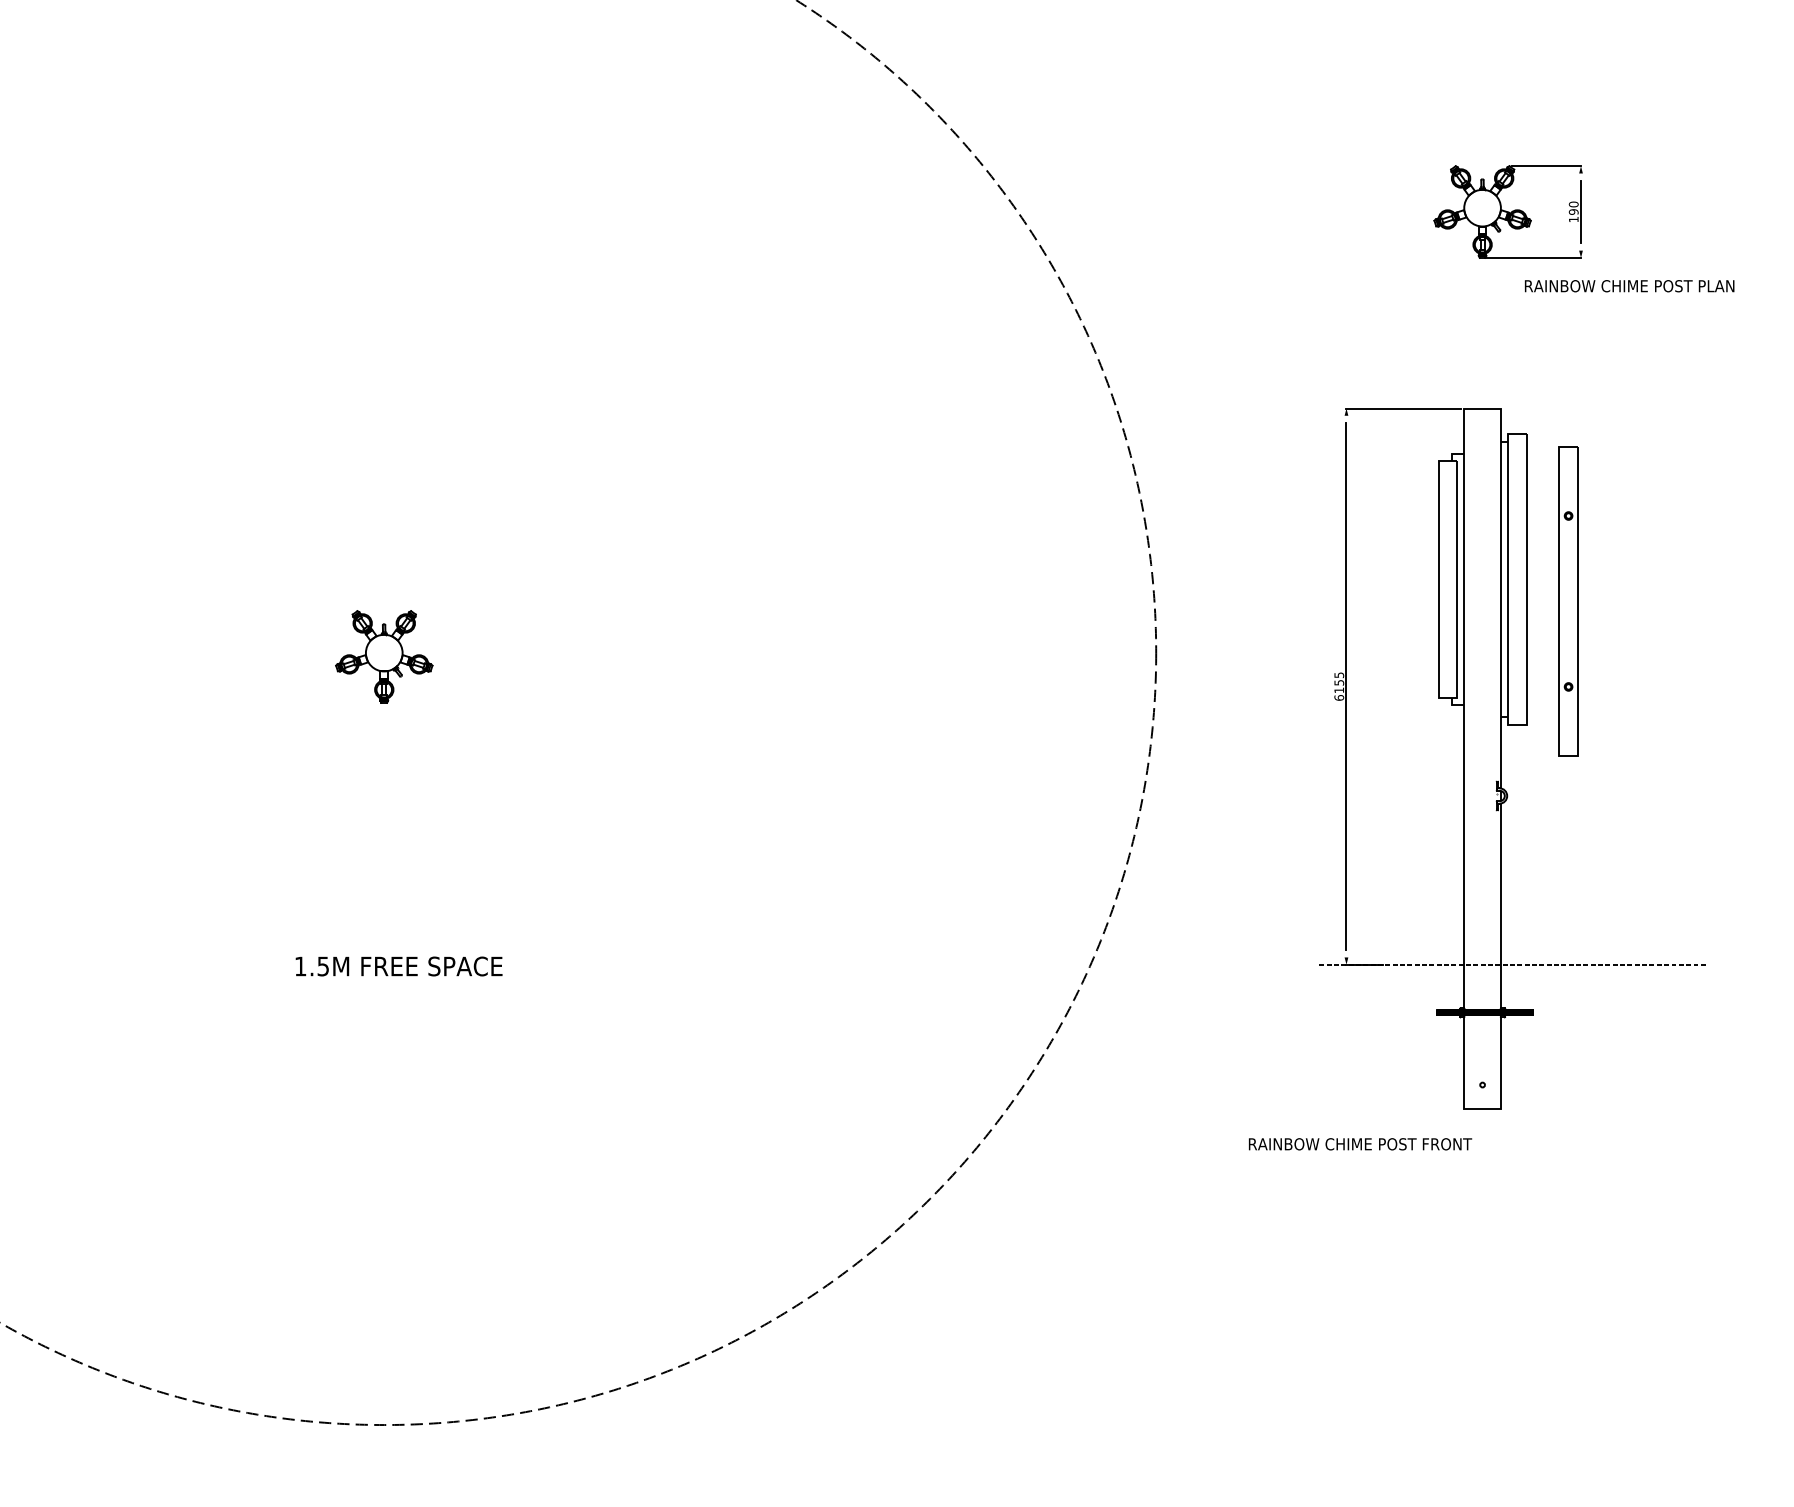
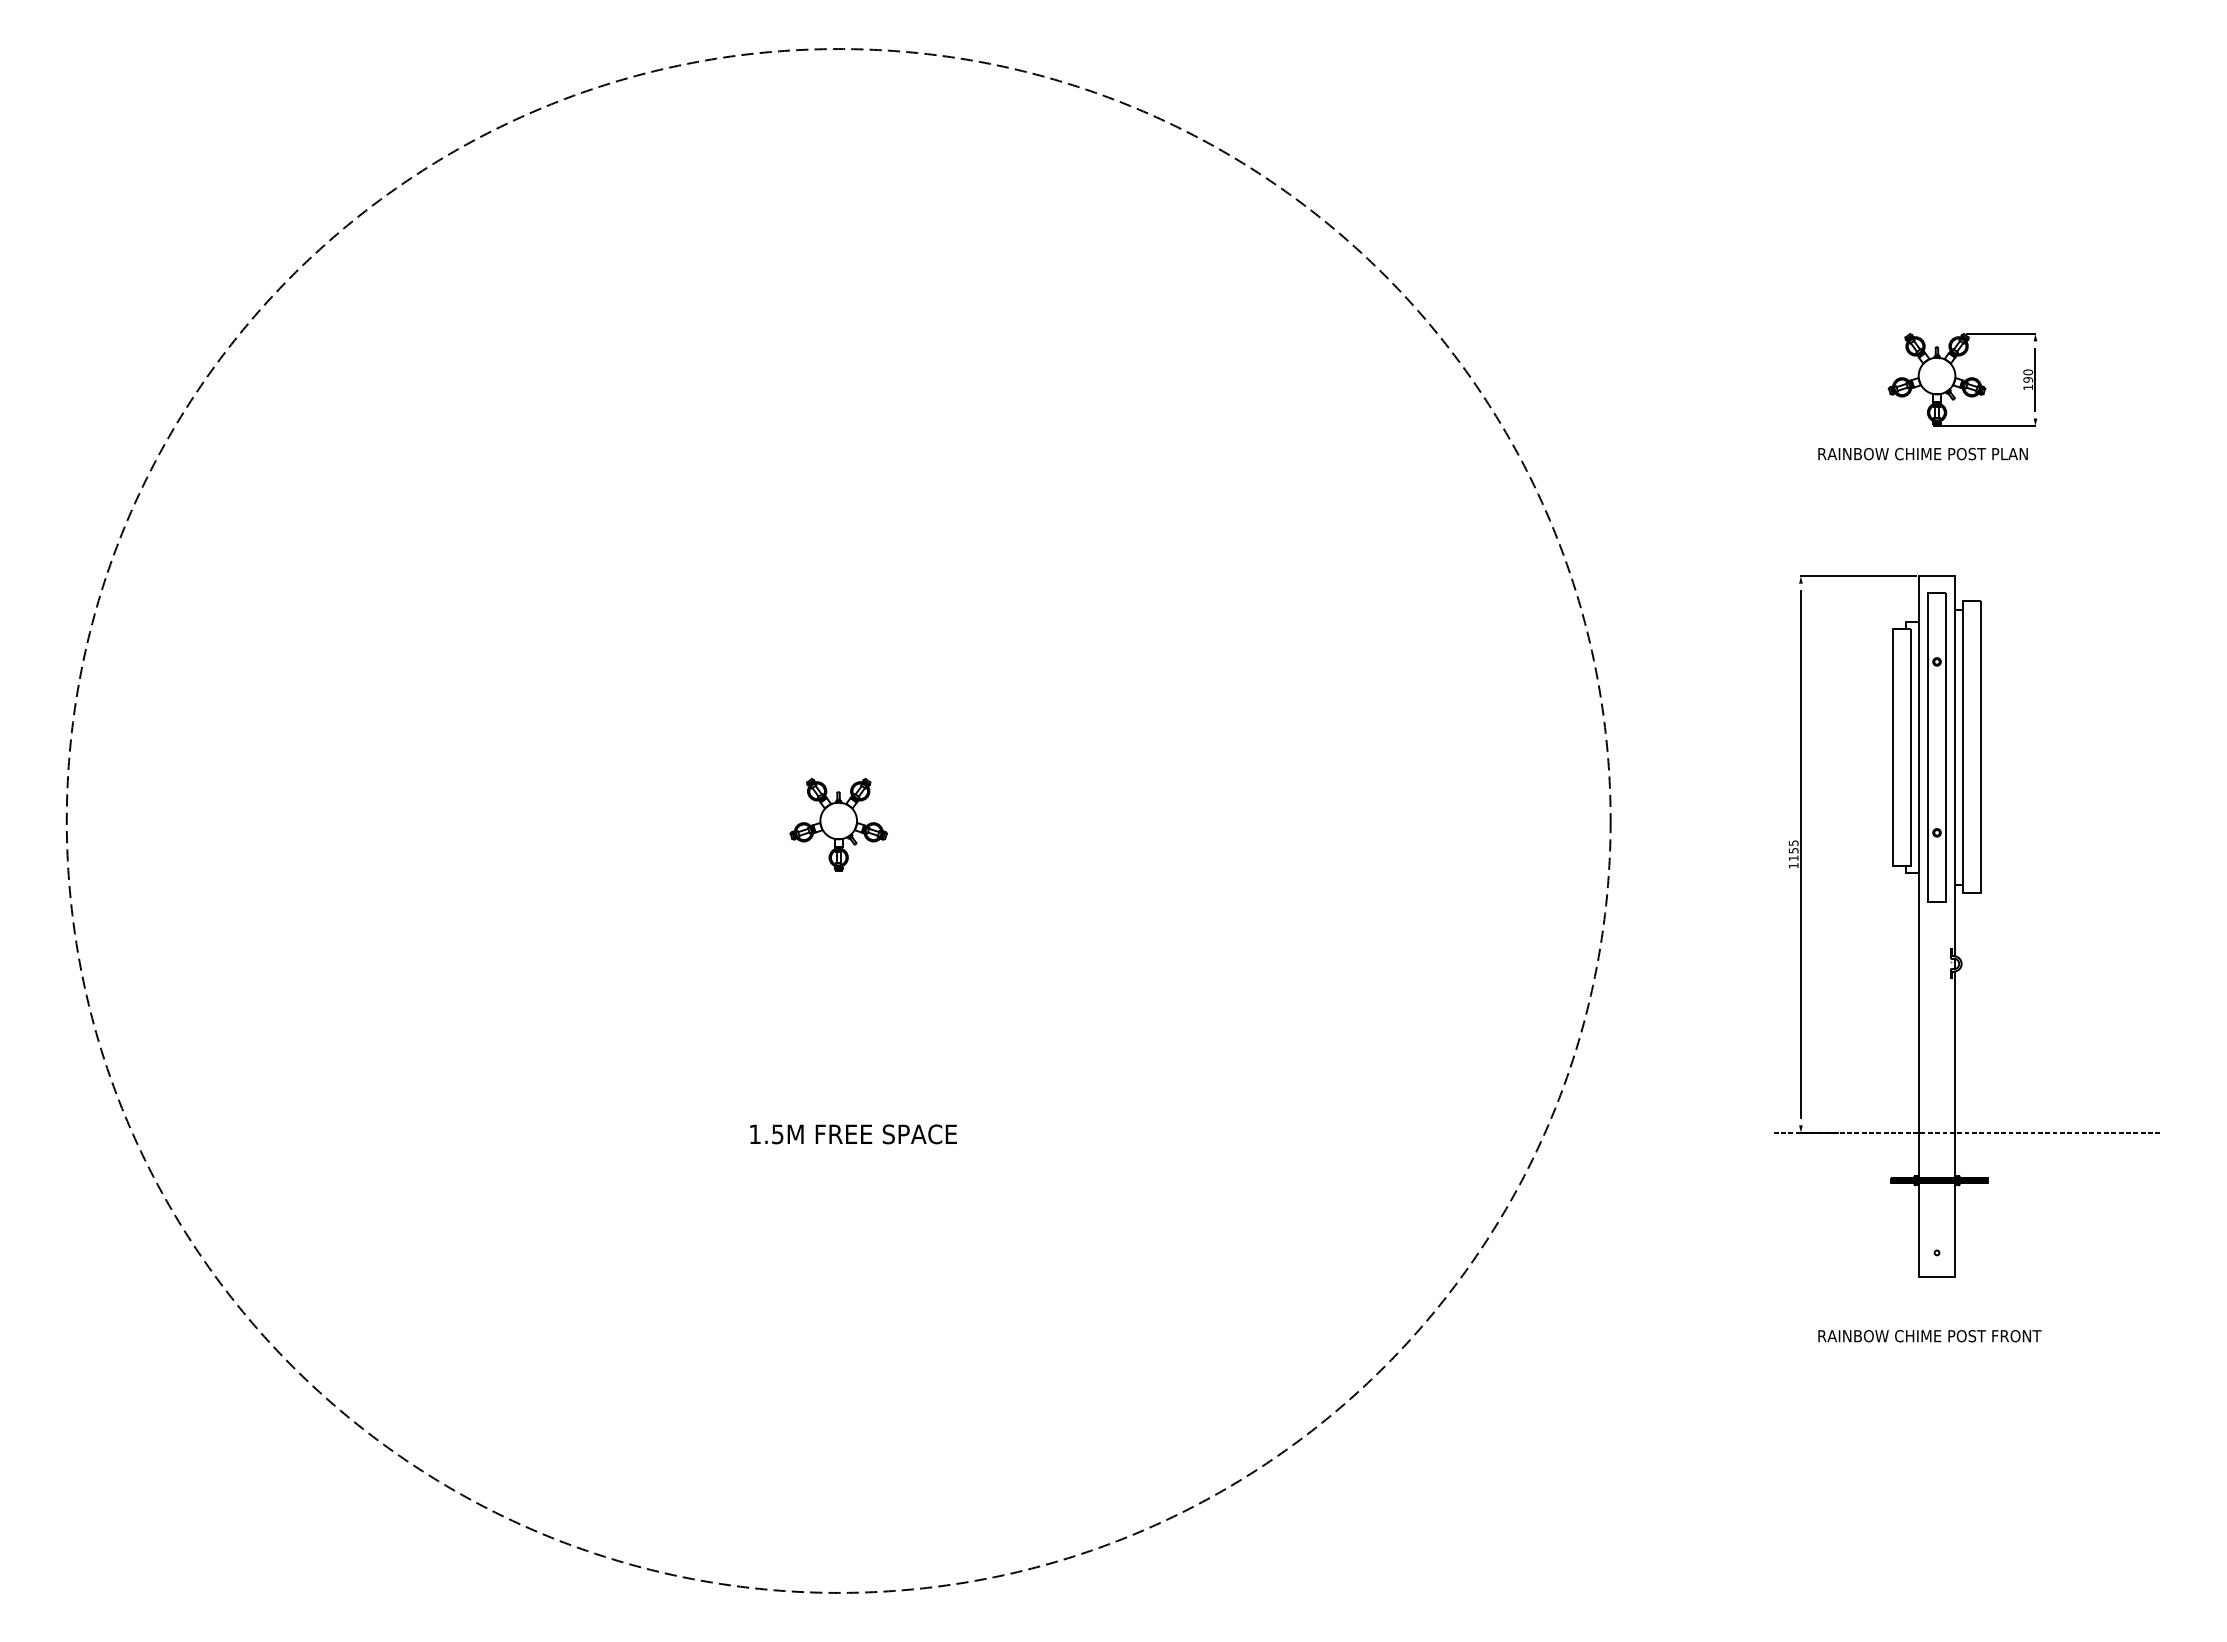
text: (1629, 285) -> (1922, 453), moved
part: (1568, 601) -> (1936, 747), moved
text: (1339, 697) -> (1793, 865), 6155 -> 1155
text: (1360, 1144) -> (1929, 1336), moved

